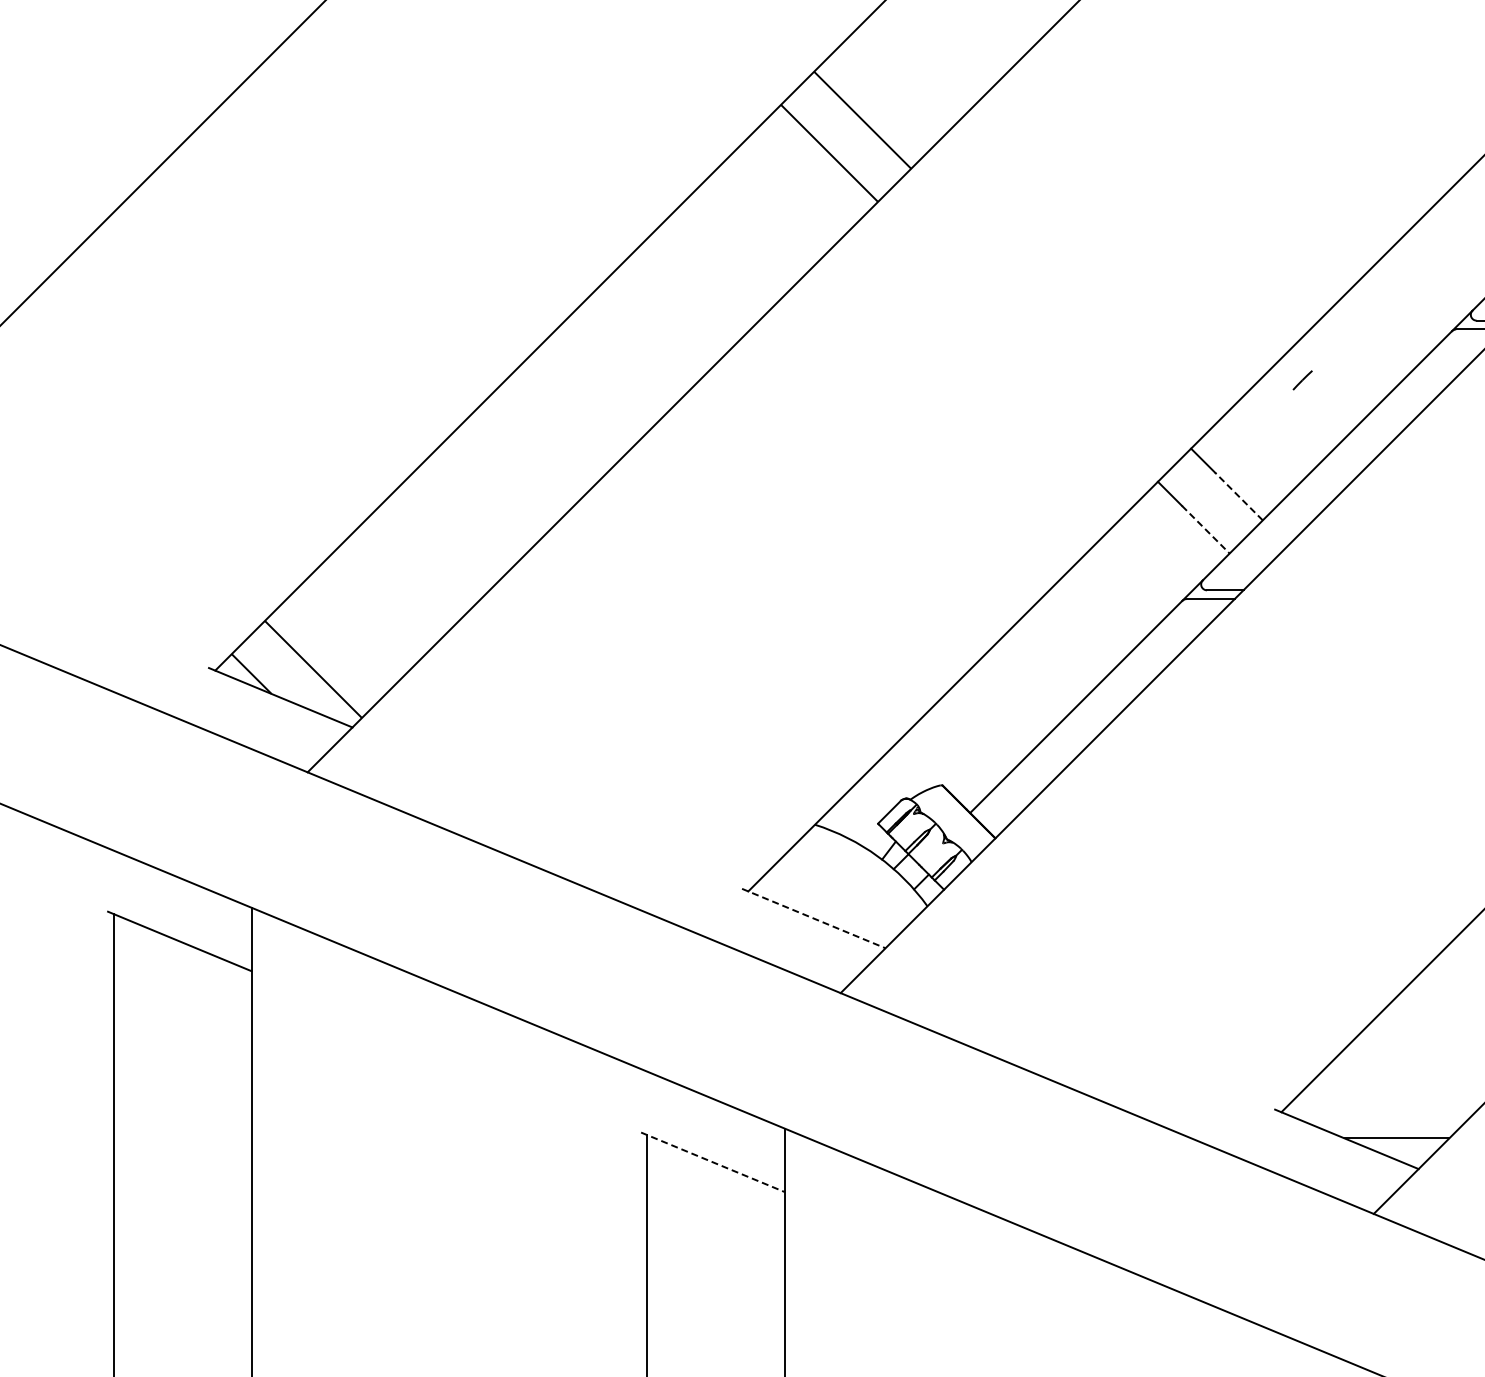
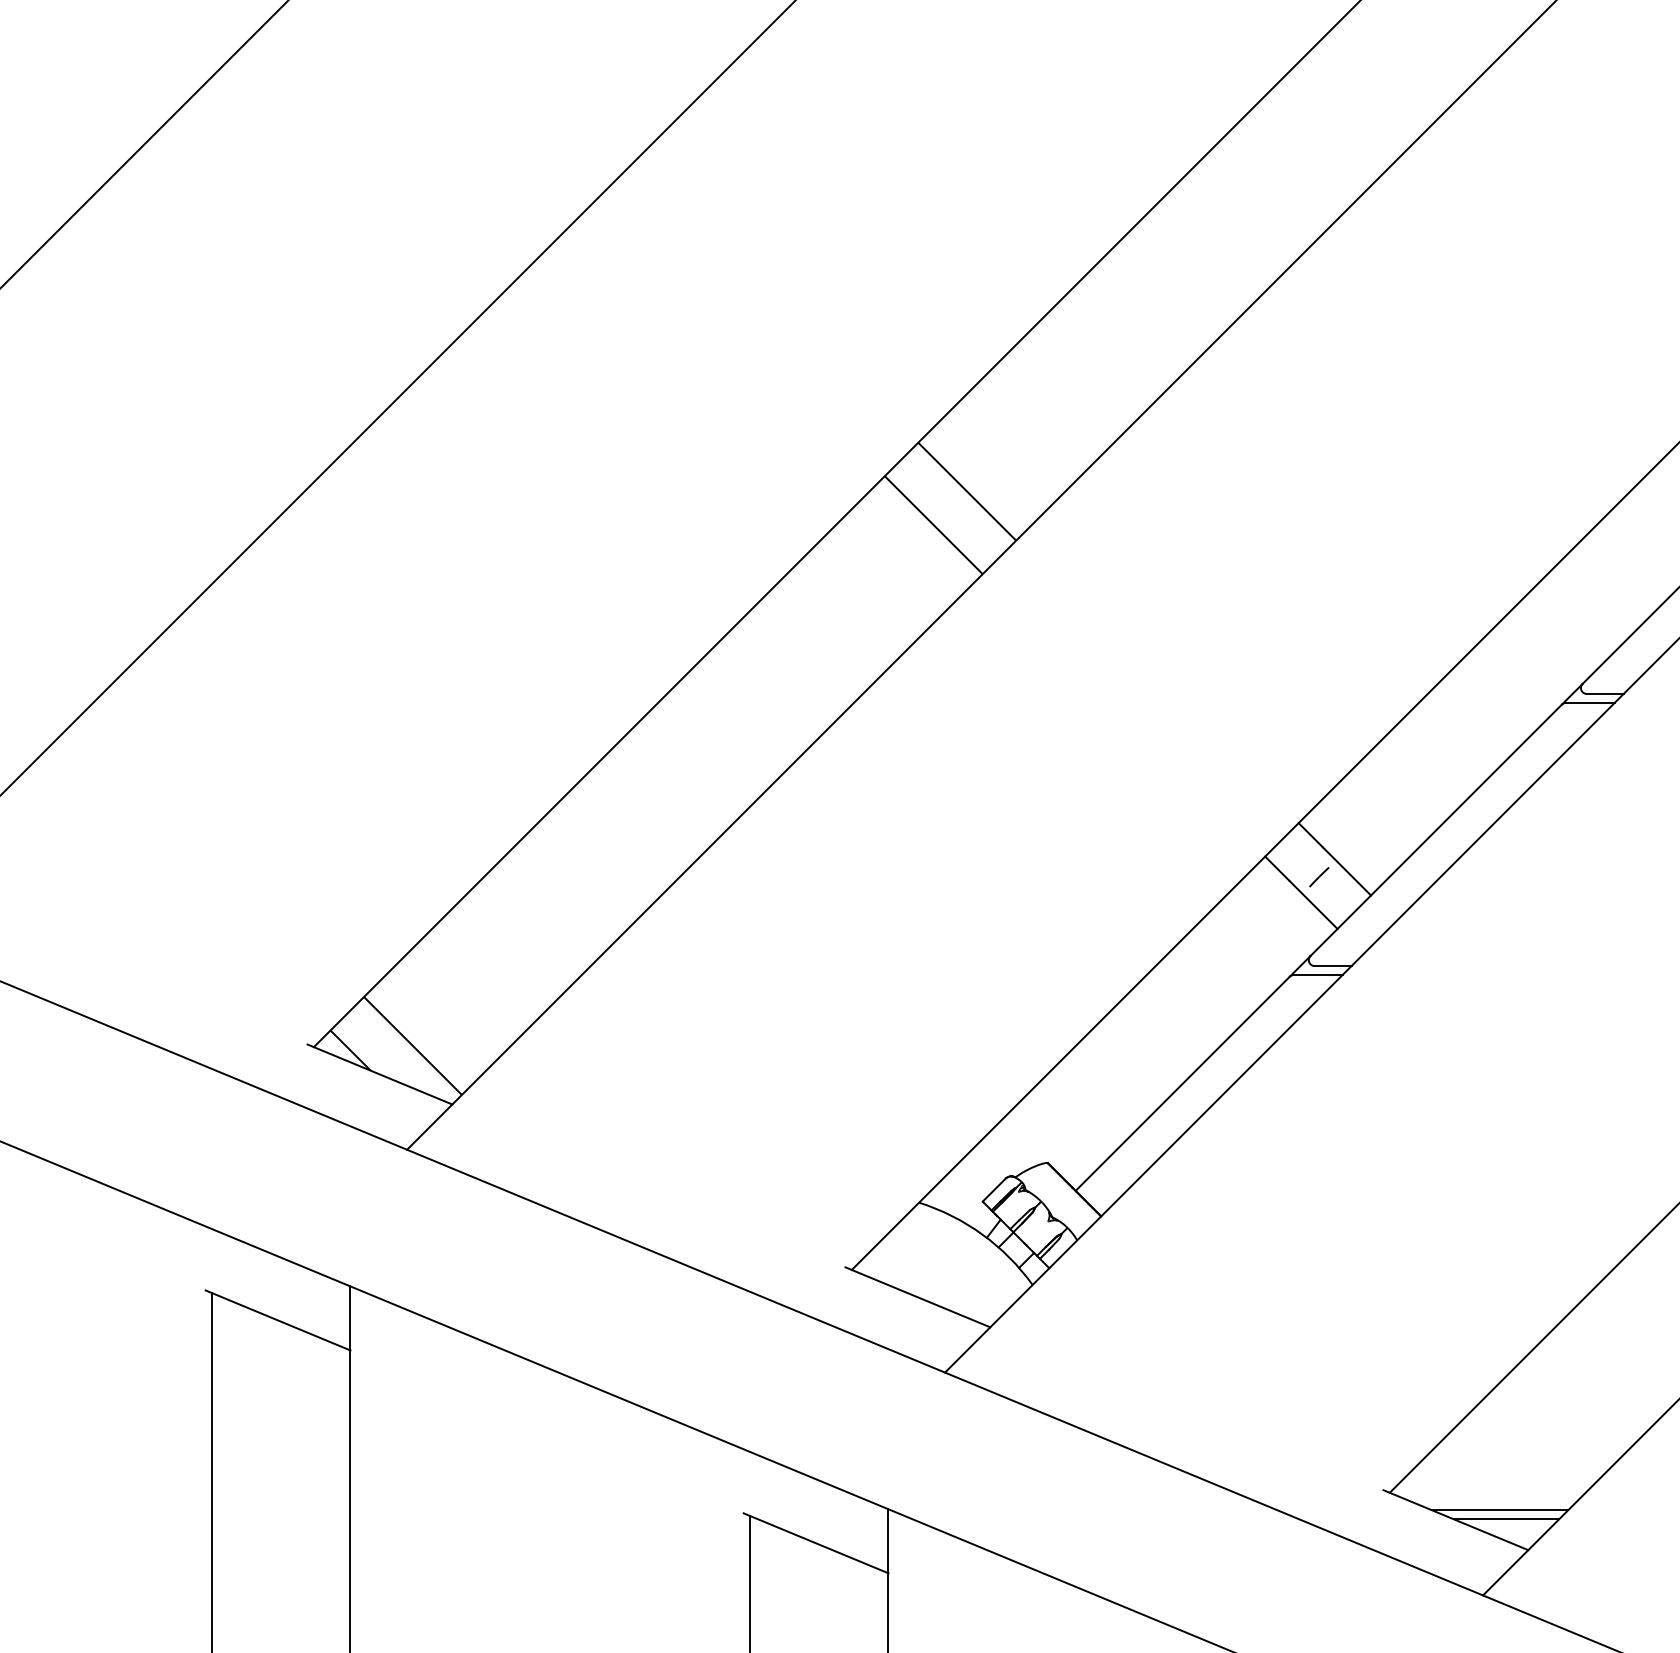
line: (1302, 380) -> (1319, 877), moved
line: (1238, 496) -> (1346, 871), dashed -> solid
line: (1205, 530) -> (1313, 905), dashed -> solid
line: (814, 918) -> (918, 1297), dashed -> solid
line: (1391, 1129) -> (1500, 1510), added
line: (713, 1162) -> (816, 1543), dashed -> solid

